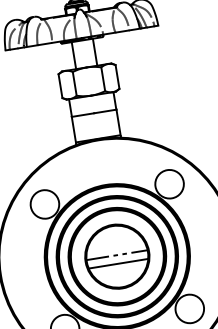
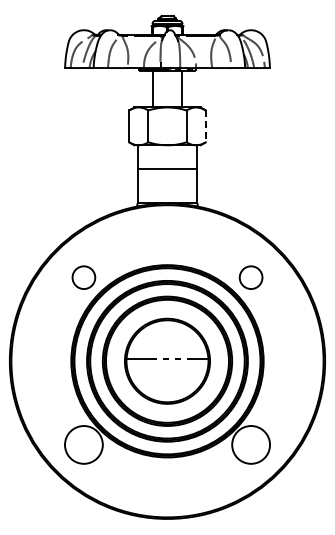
line: (117, 77) -> (205, 126), solid -> dashed
circle: (169, 184) -> (251, 277), size x0.6
circle: (44, 204) -> (83, 277), size x0.6
line: (118, 263) -> (167, 370), removed

